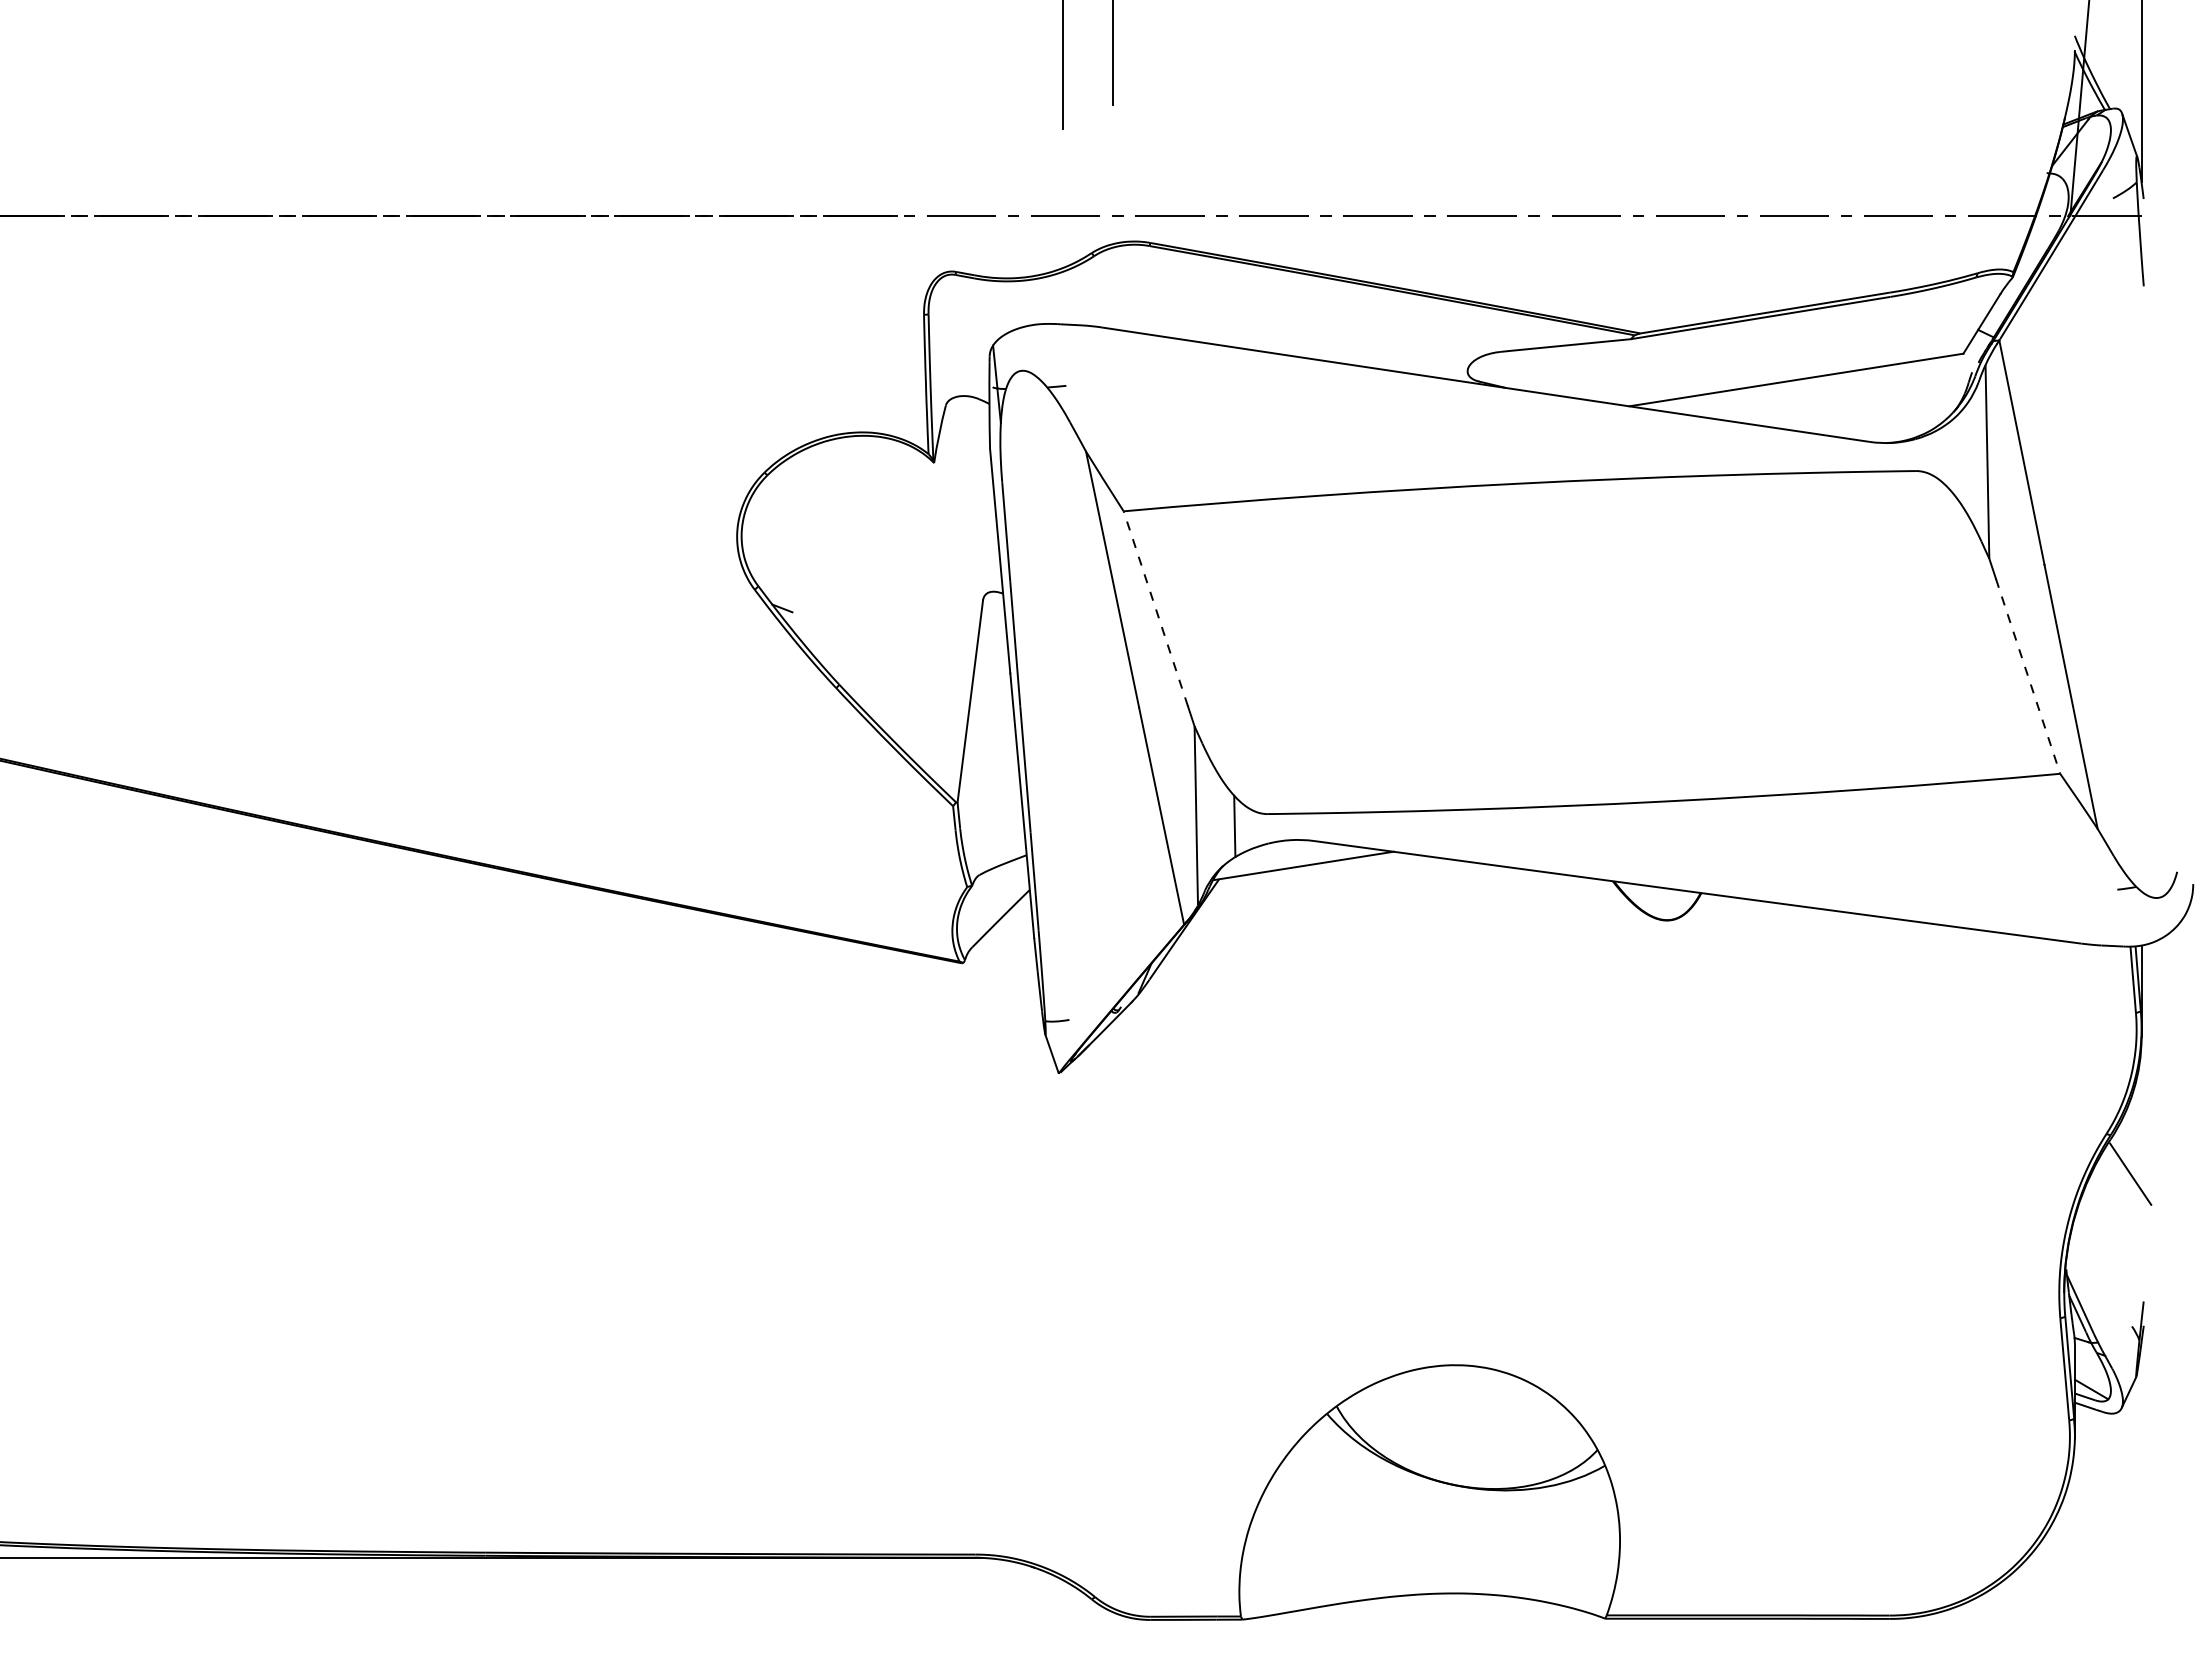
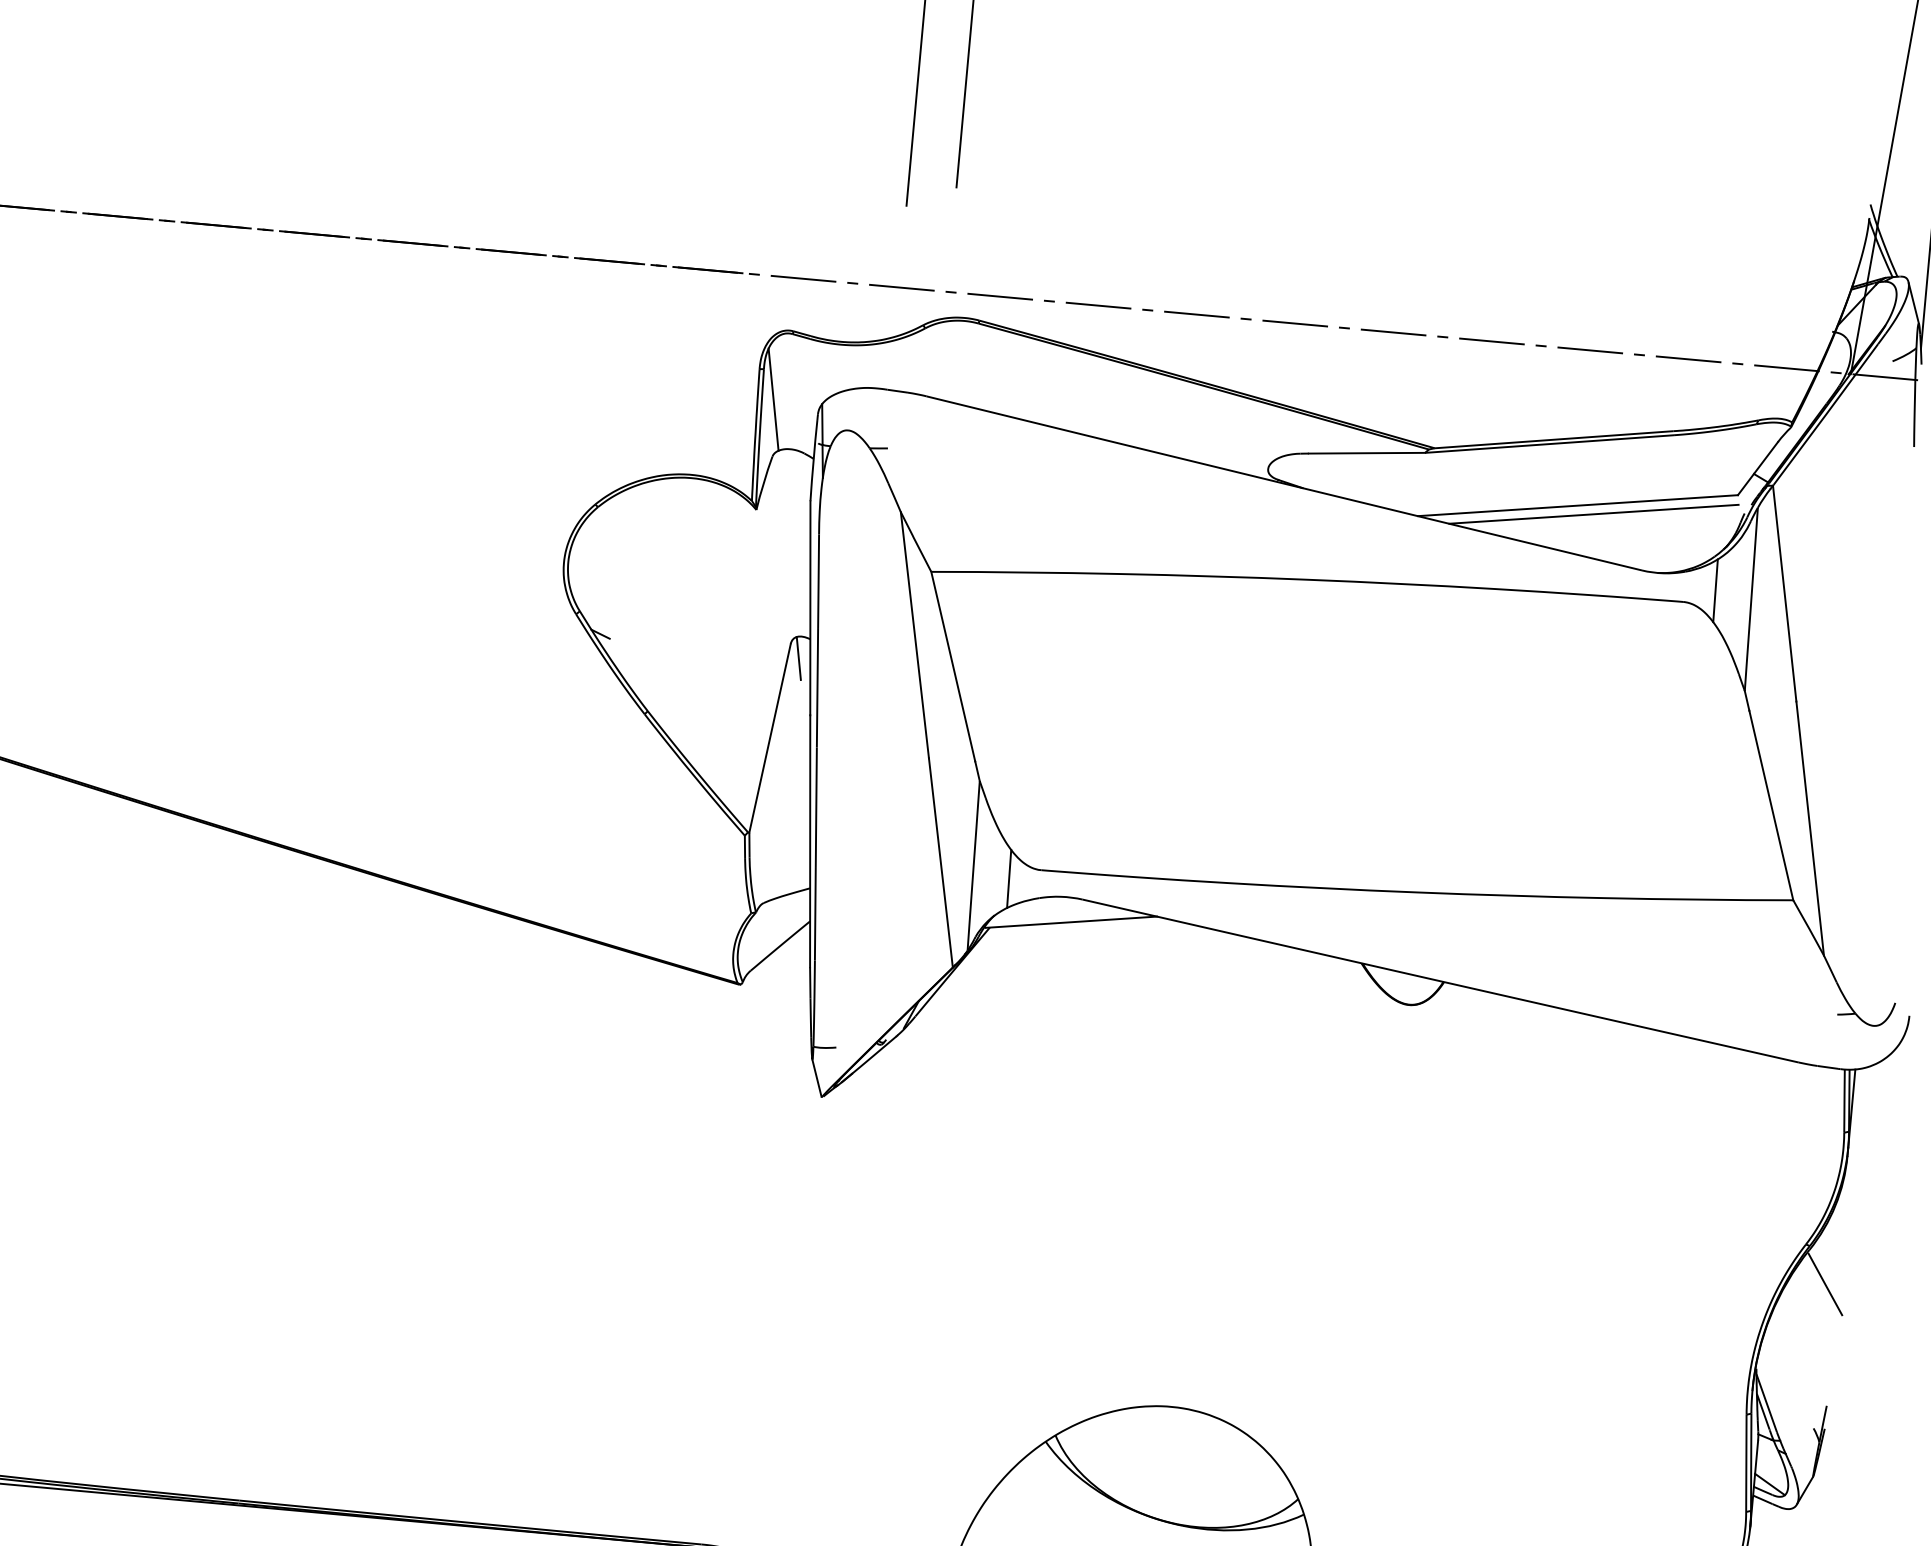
line: (941, 345) -> (773, 399), added
line: (1813, 387) -> (1593, 514), added
line: (1948, 456) -> (1715, 590), added
line: (1155, 608) -> (952, 666), dashed -> solid
line: (992, 614) -> (798, 658), added
line: (2028, 676) -> (1771, 805), dashed -> solid

